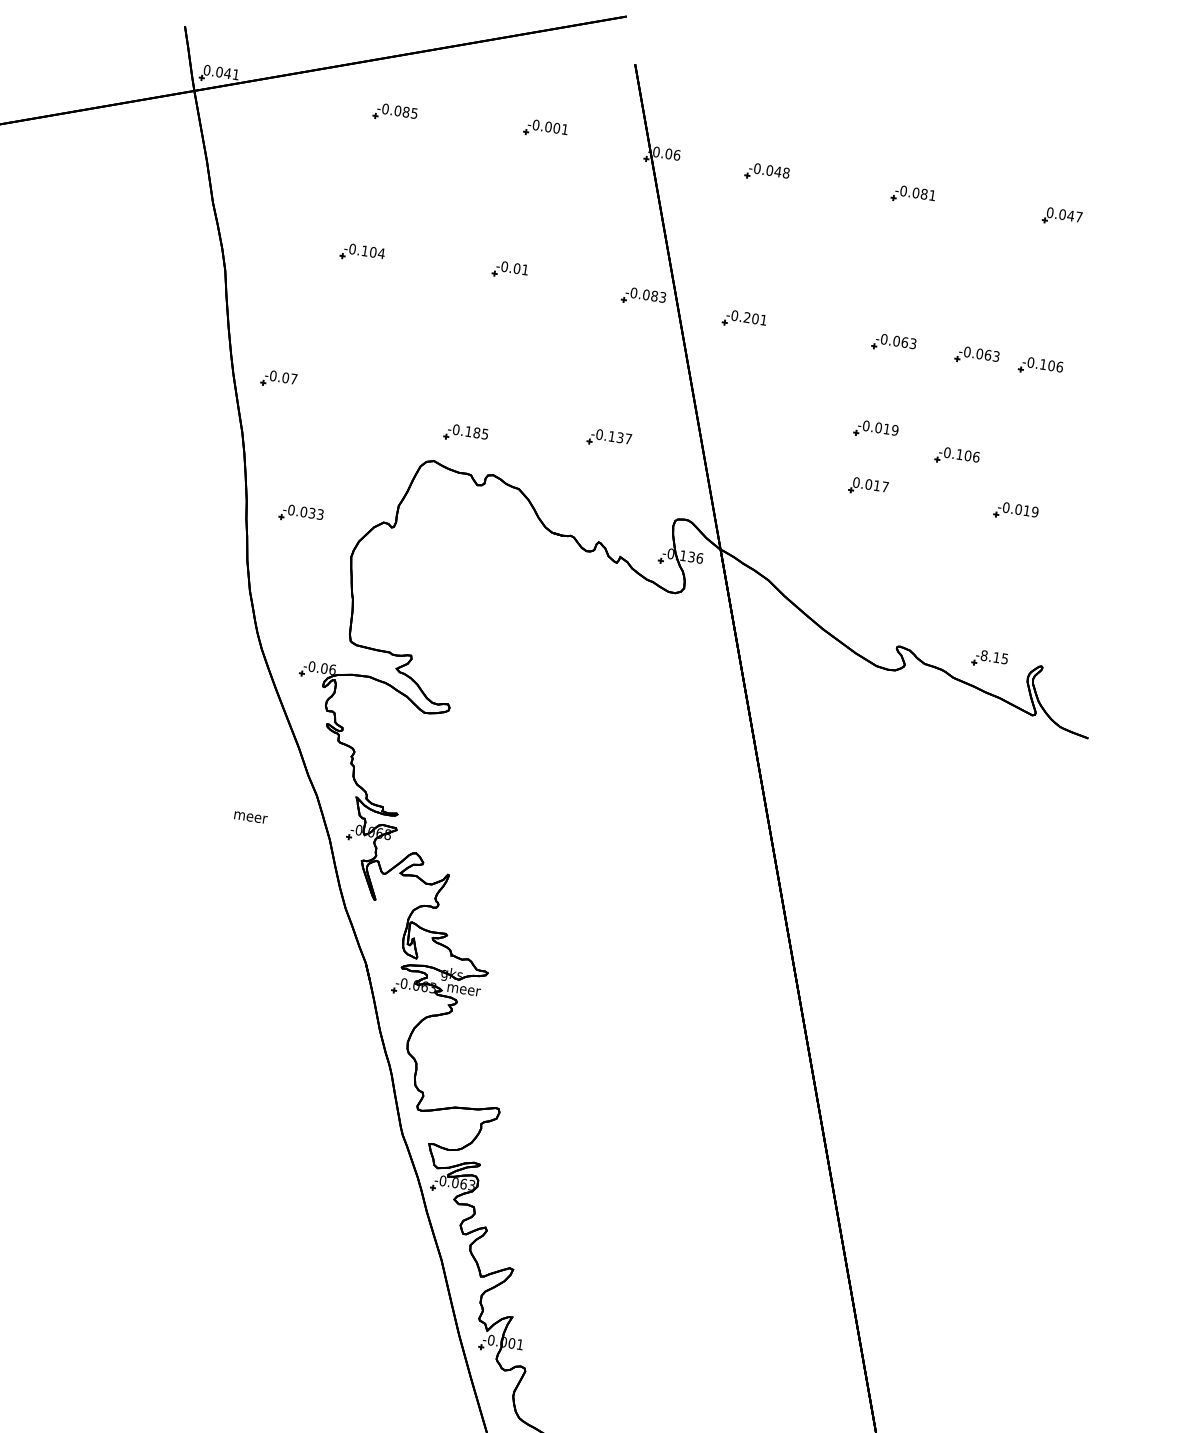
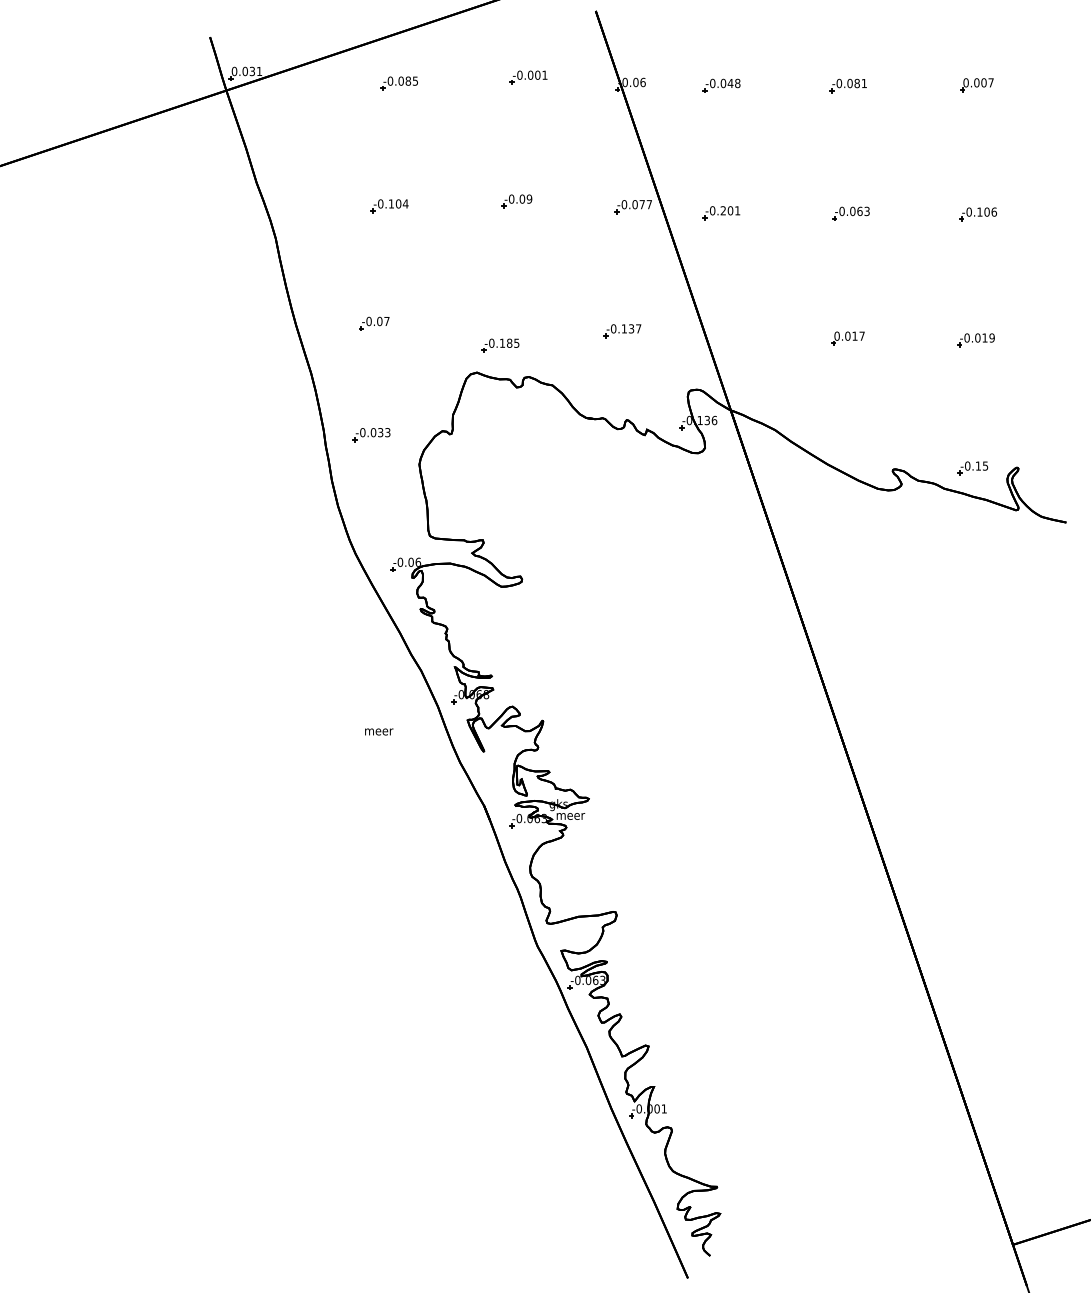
text: (227, 73) -> (252, 71), 0.041 -> 0.031
text: (1070, 215) -> (983, 82), 0.047 -> 0.007
text: (525, 269) -> (529, 198), -0.01 -> -0.09
text: (658, 296) -> (645, 204), -0.083 -> -0.077
part: (976, 355) -> (922, 213), removed
part: (279, 379) -> (374, 323), moved
part: (875, 430) -> (846, 289), removed
part: (956, 456) -> (918, 301), removed
text: (984, 655) -> (967, 465), -8.15 -> -0.15
text: (251, 817) -> (379, 731), moved

